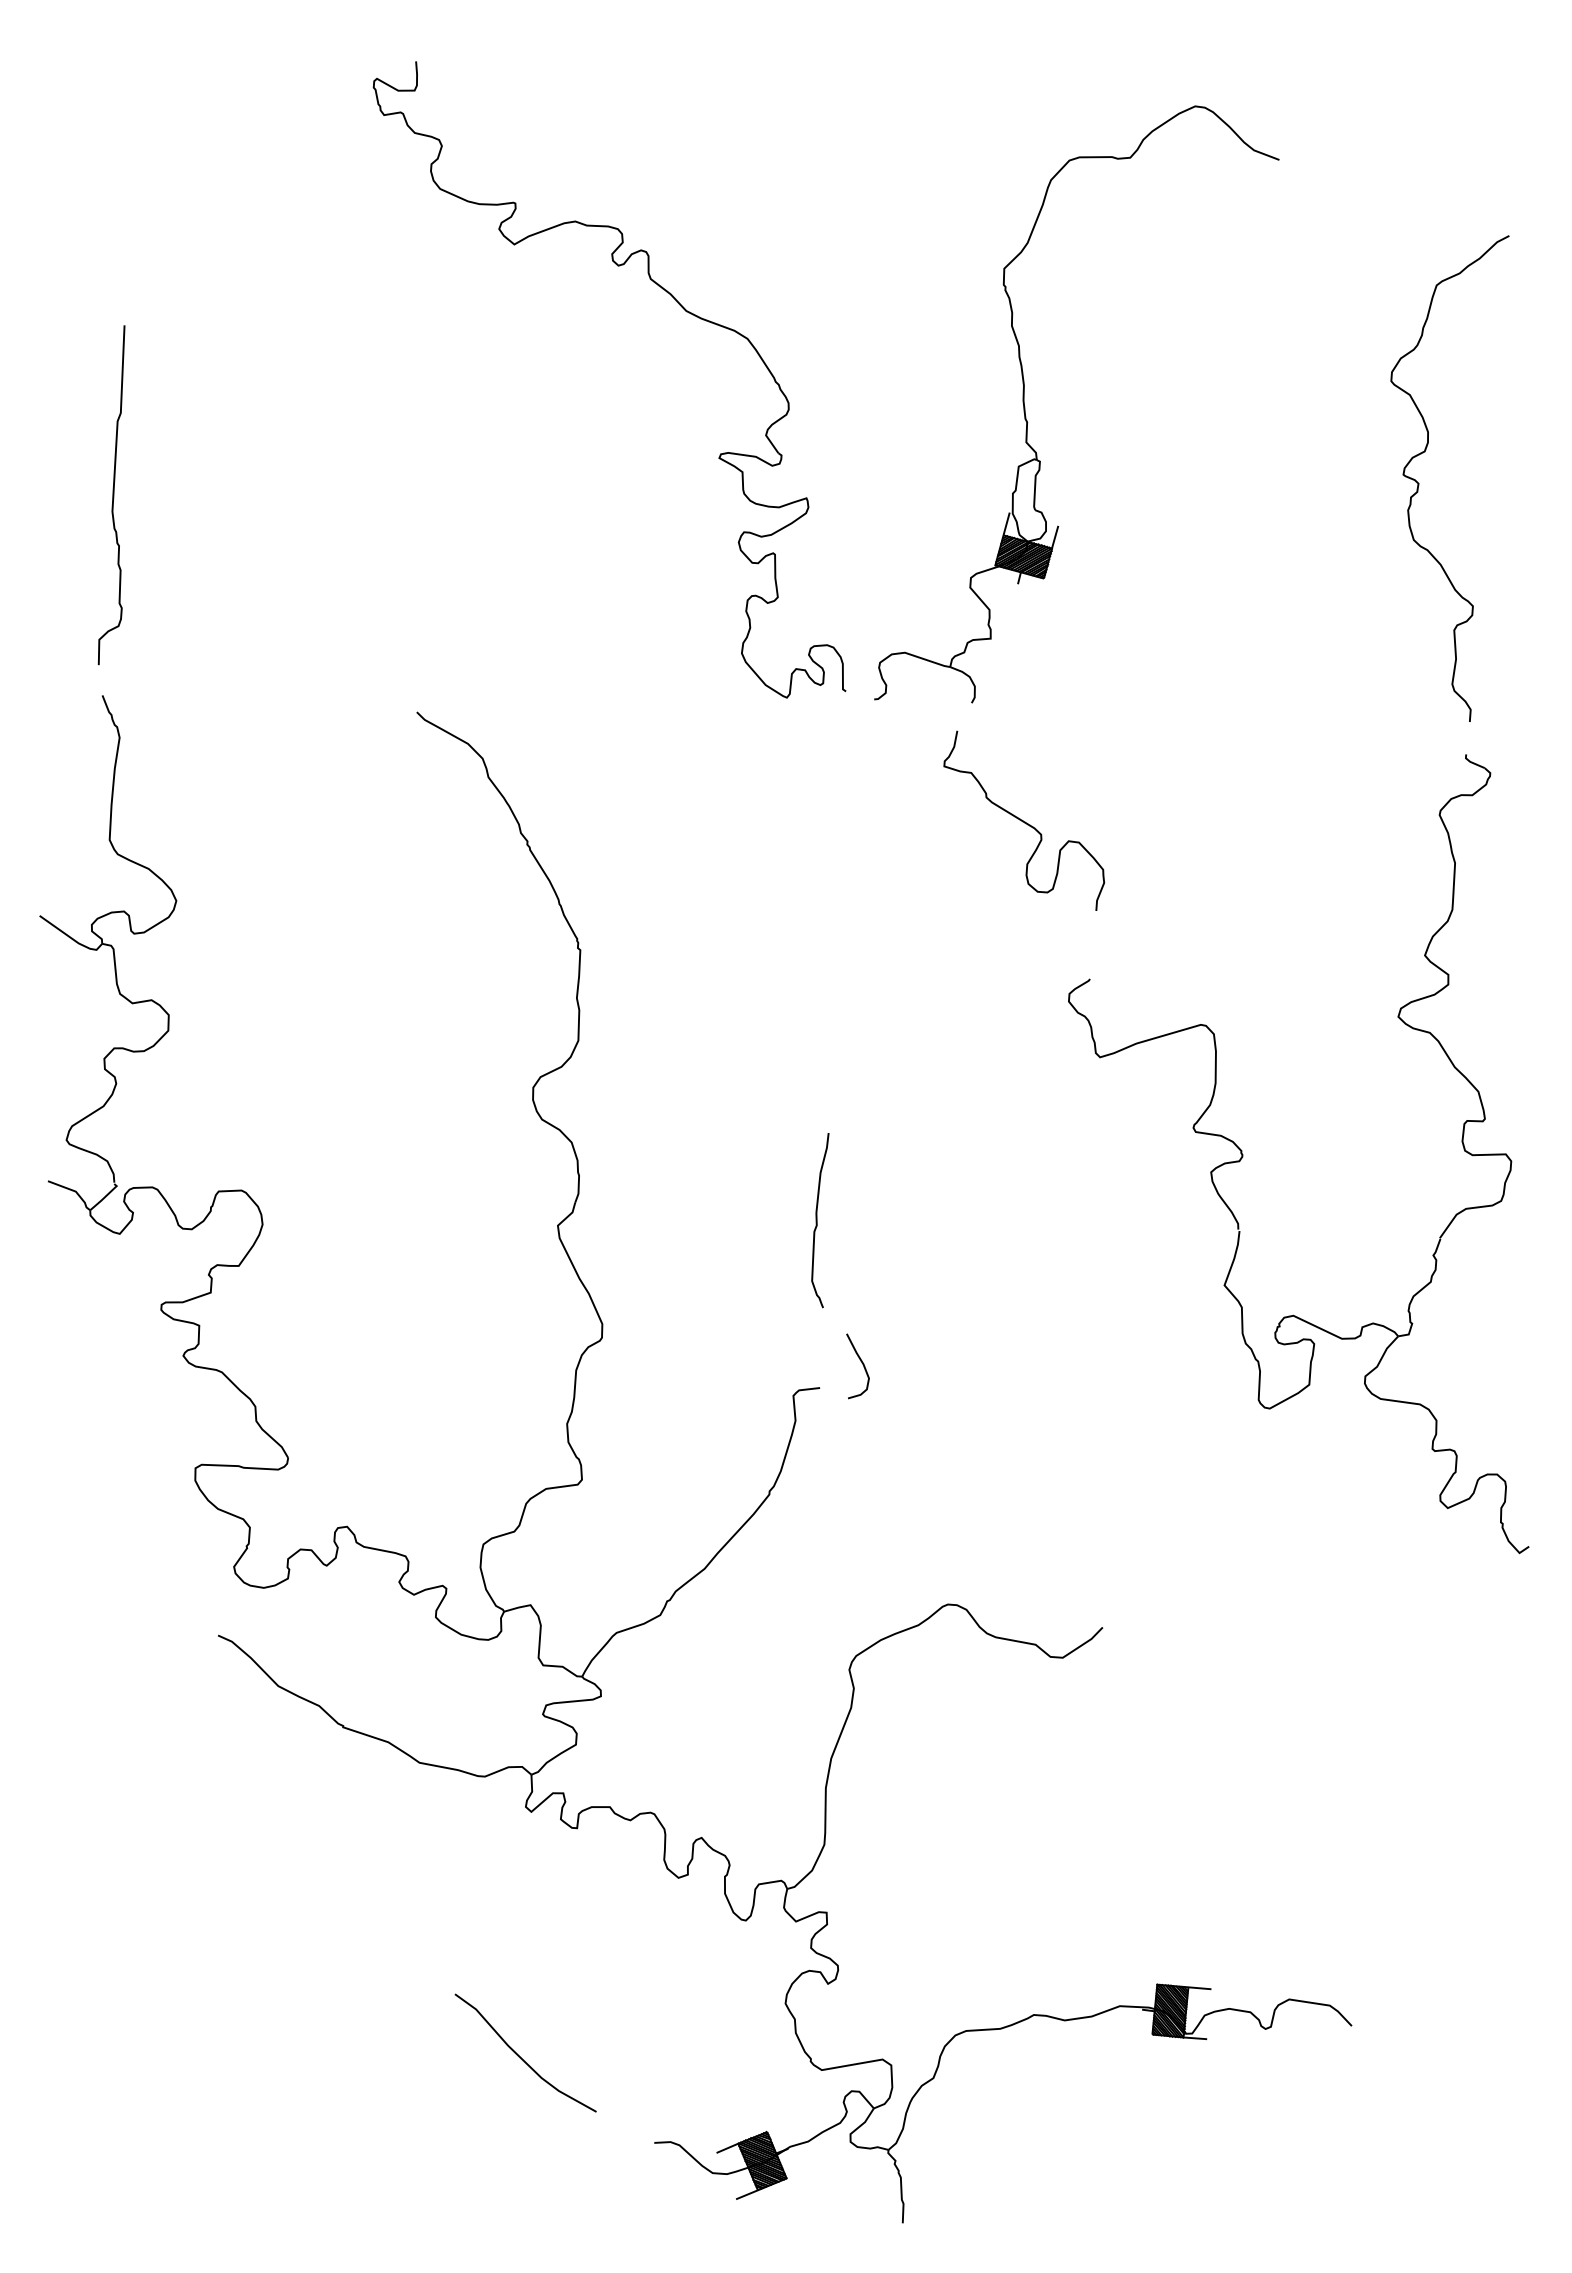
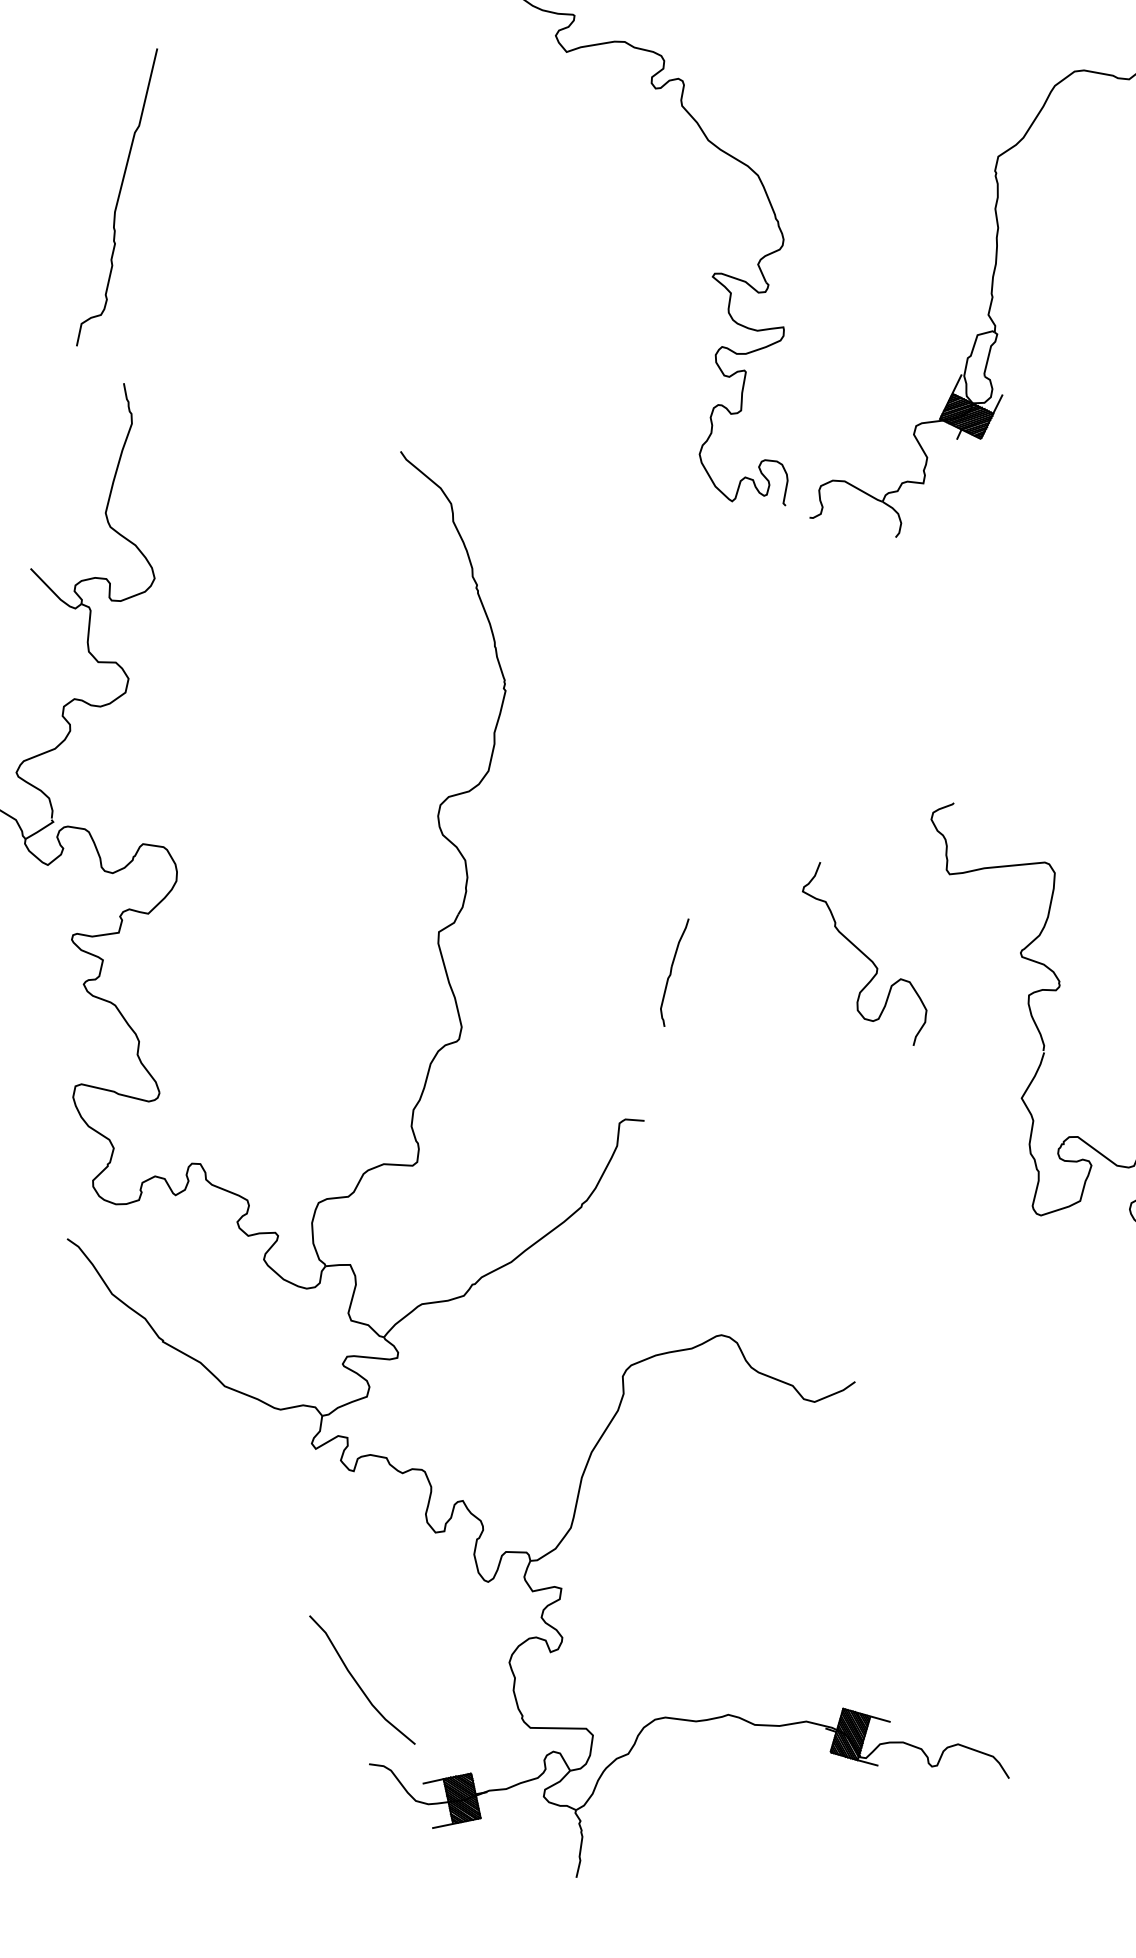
curve: (112, 495) -> (117, 197), moved
curve: (1023, 820) -> (864, 953), moved
part: (820, 1220) -> (673, 972), size x0.7
curve: (861, 1363) -> (685, 1106), removed
curve: (520, 2056) -> (357, 1682), moved

